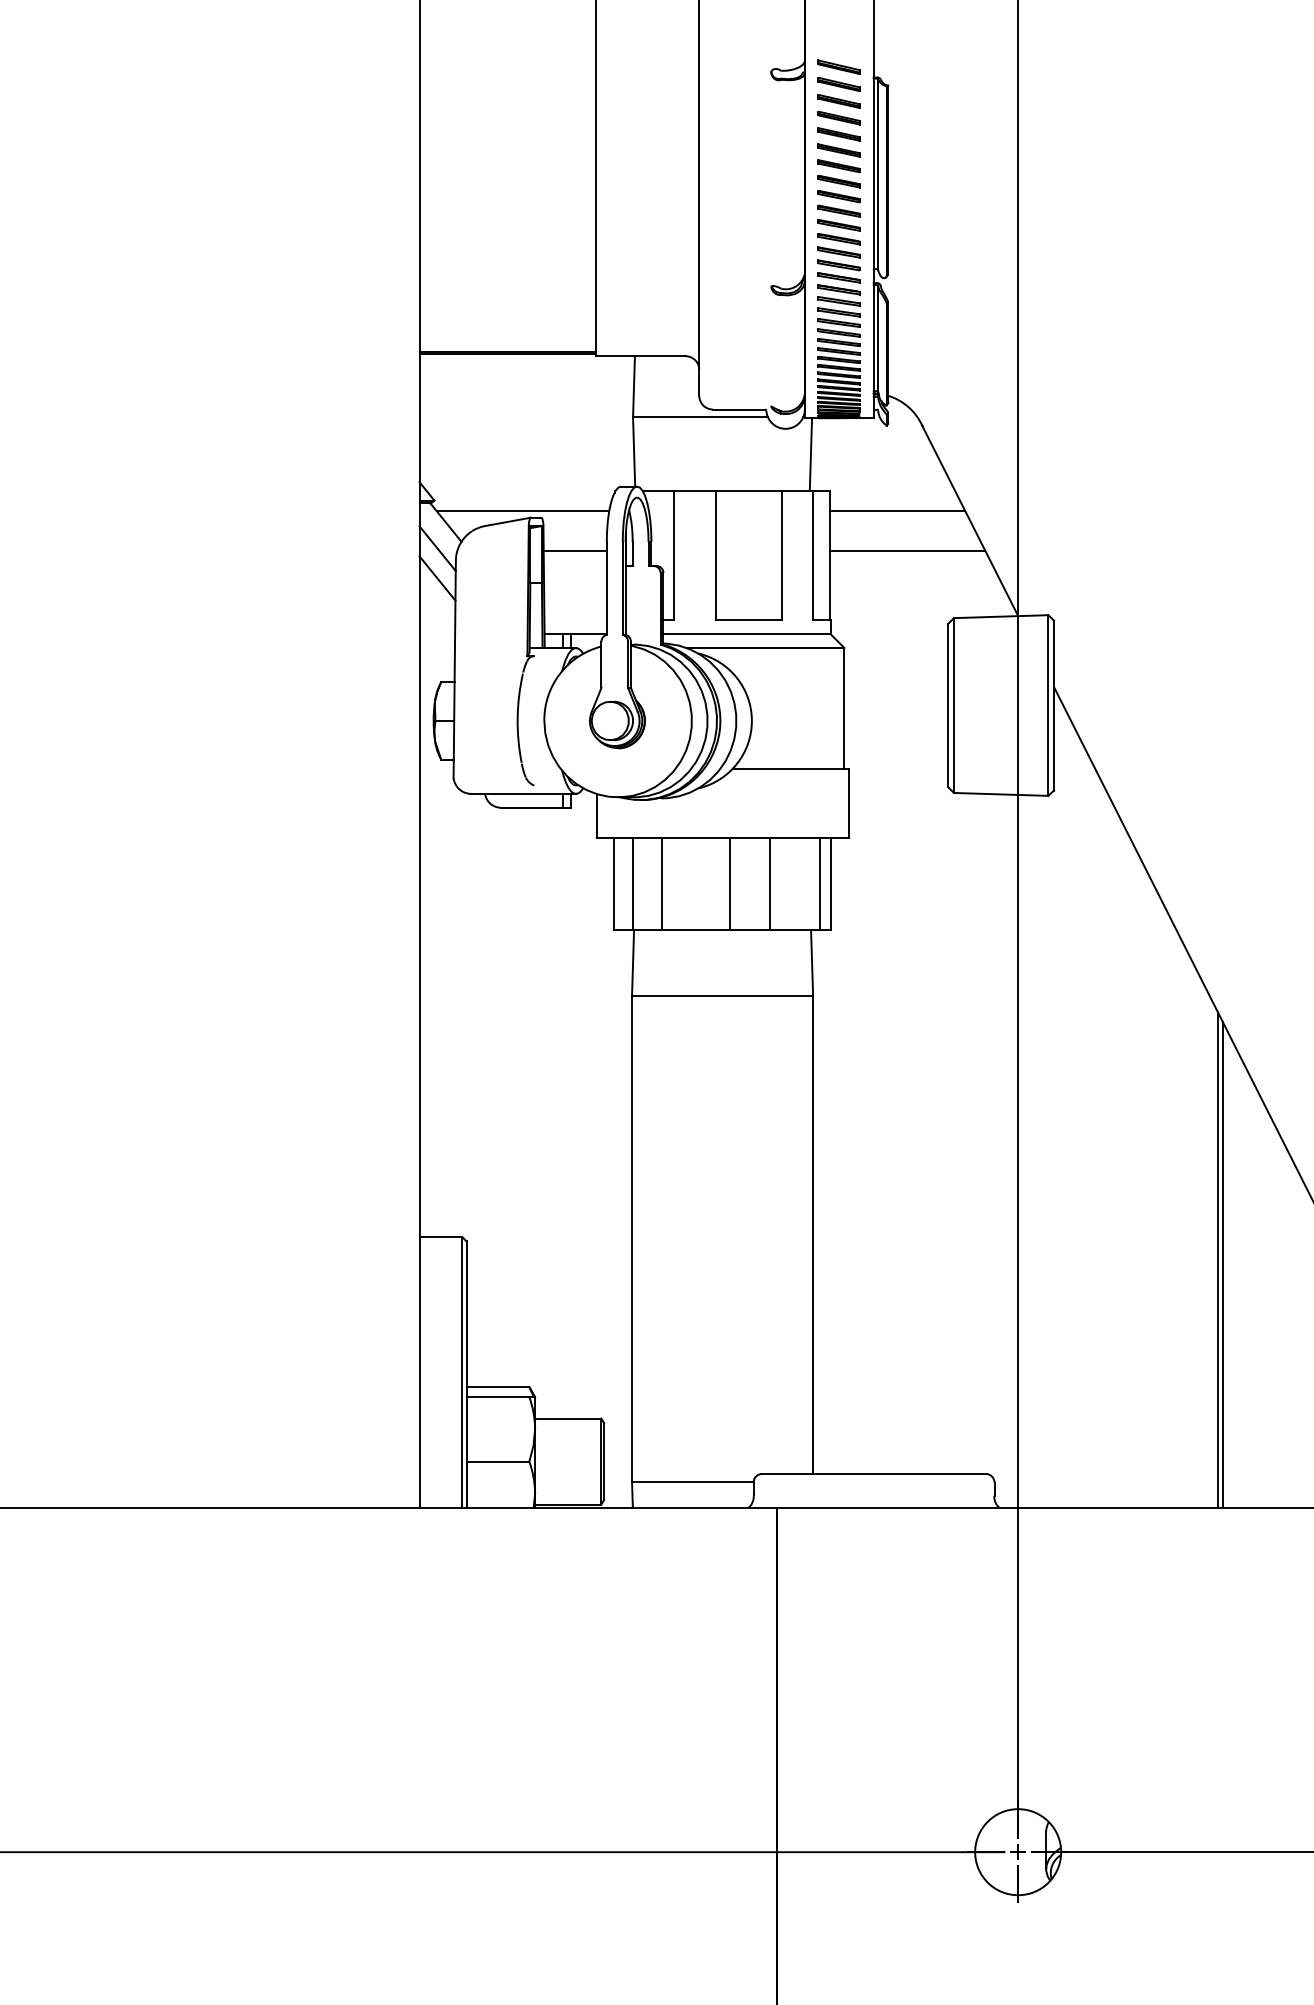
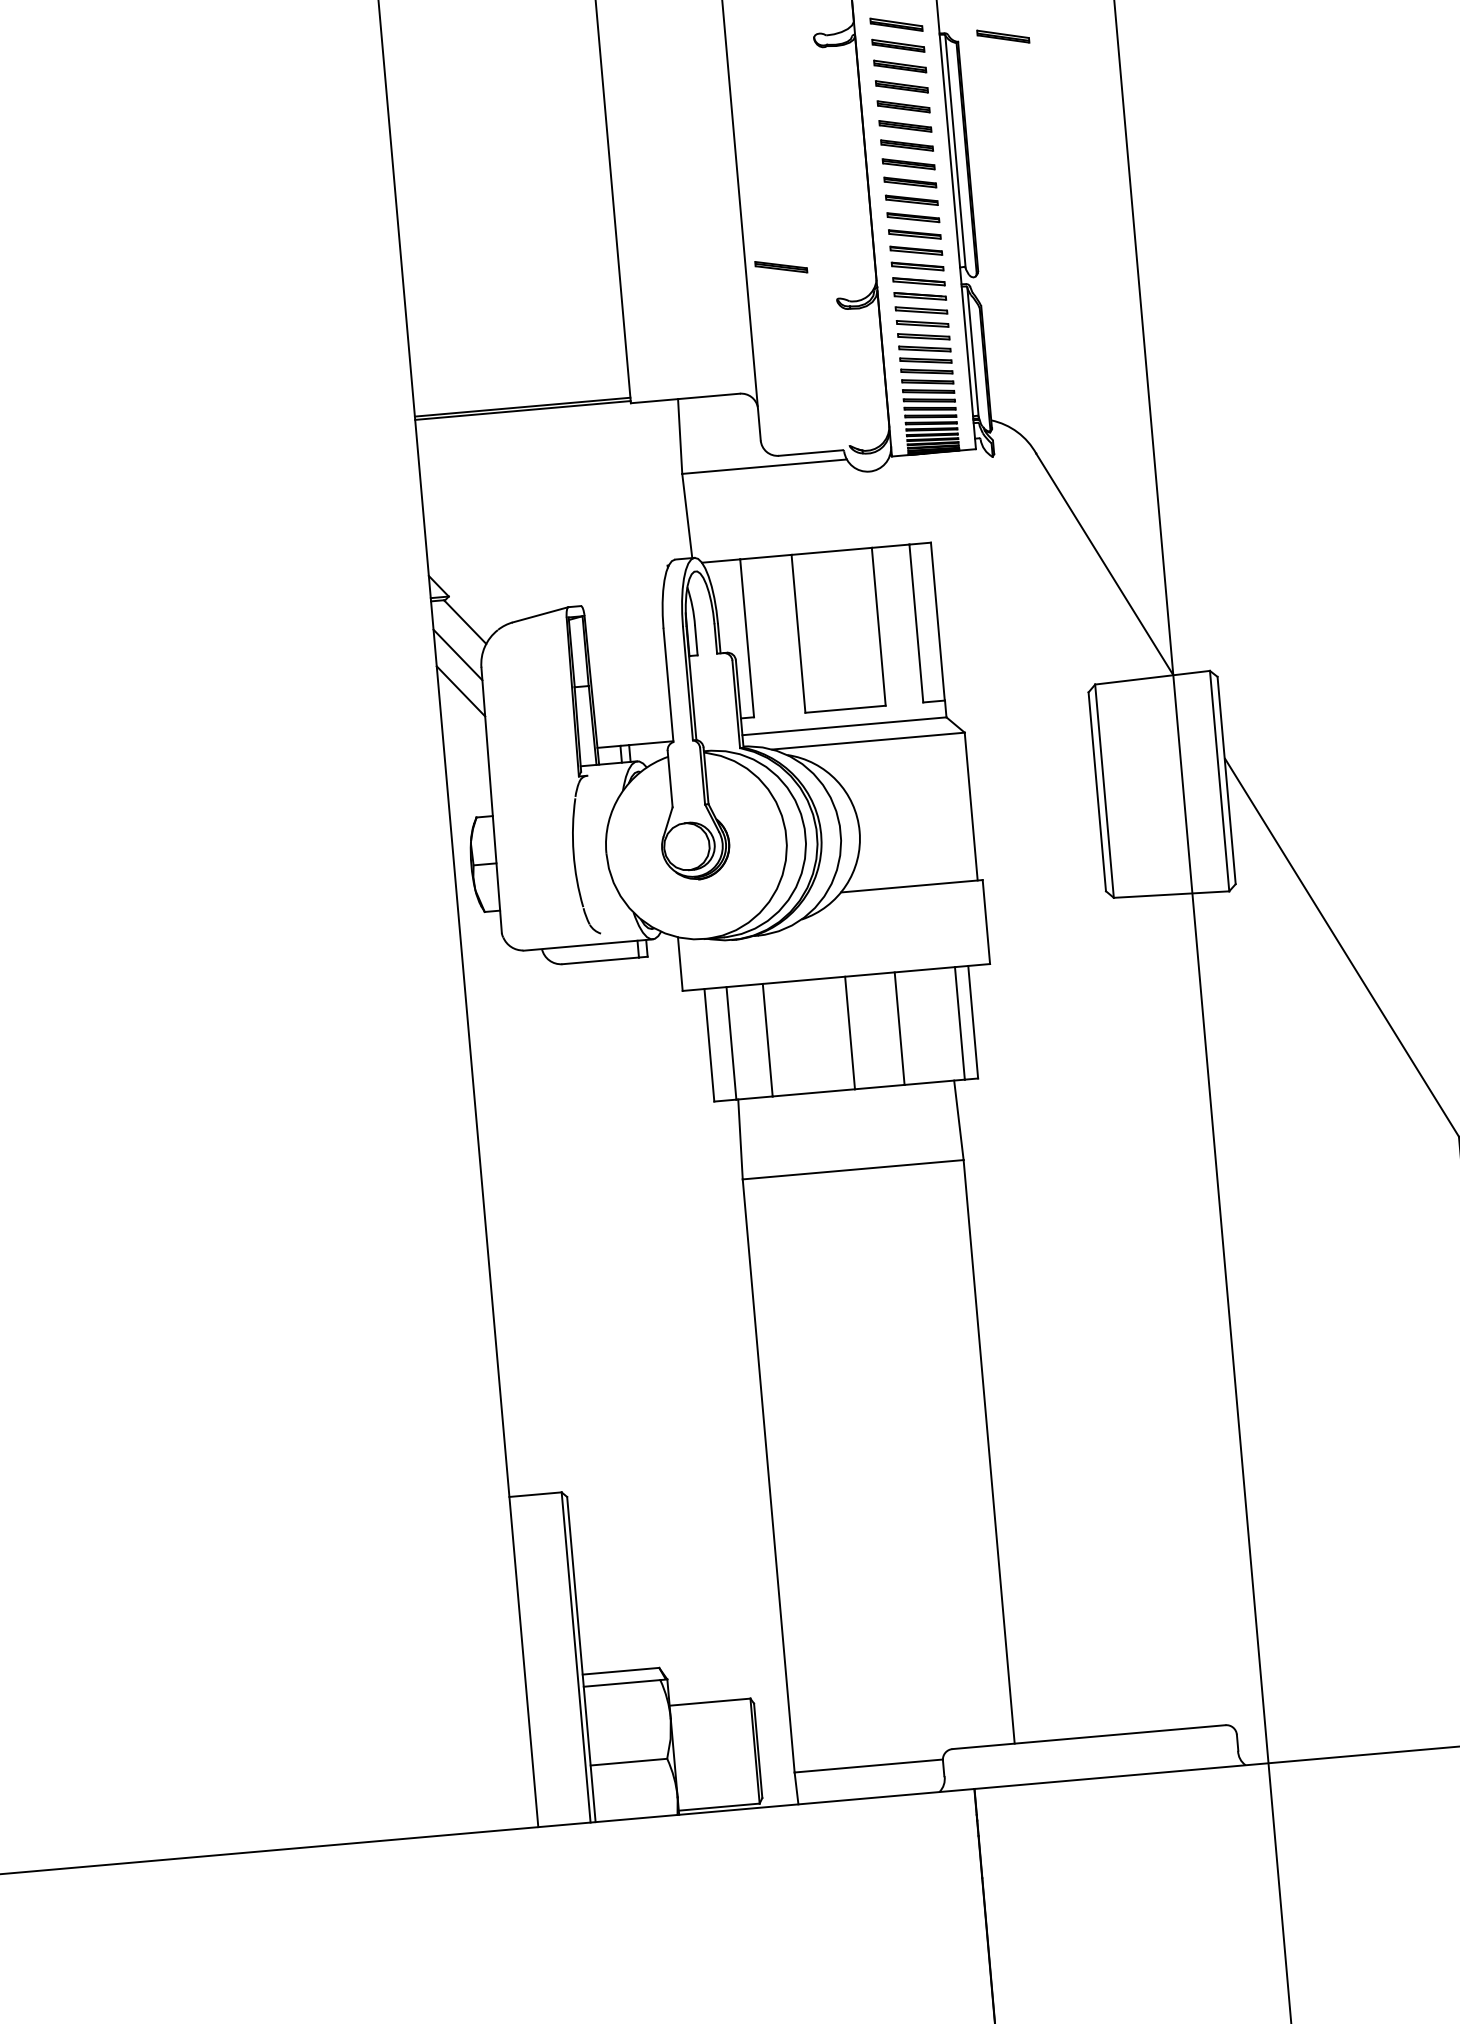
part: (924, 84) -> (1002, 36), added
part: (727, 256) -> (780, 267), added
line: (810, 454) -> (902, 500), removed
line: (522, 511) -> (557, 600), removed
line: (897, 511) -> (1014, 560), removed
line: (574, 550) -> (625, 642), removed
line: (907, 550) -> (1031, 607), removed

